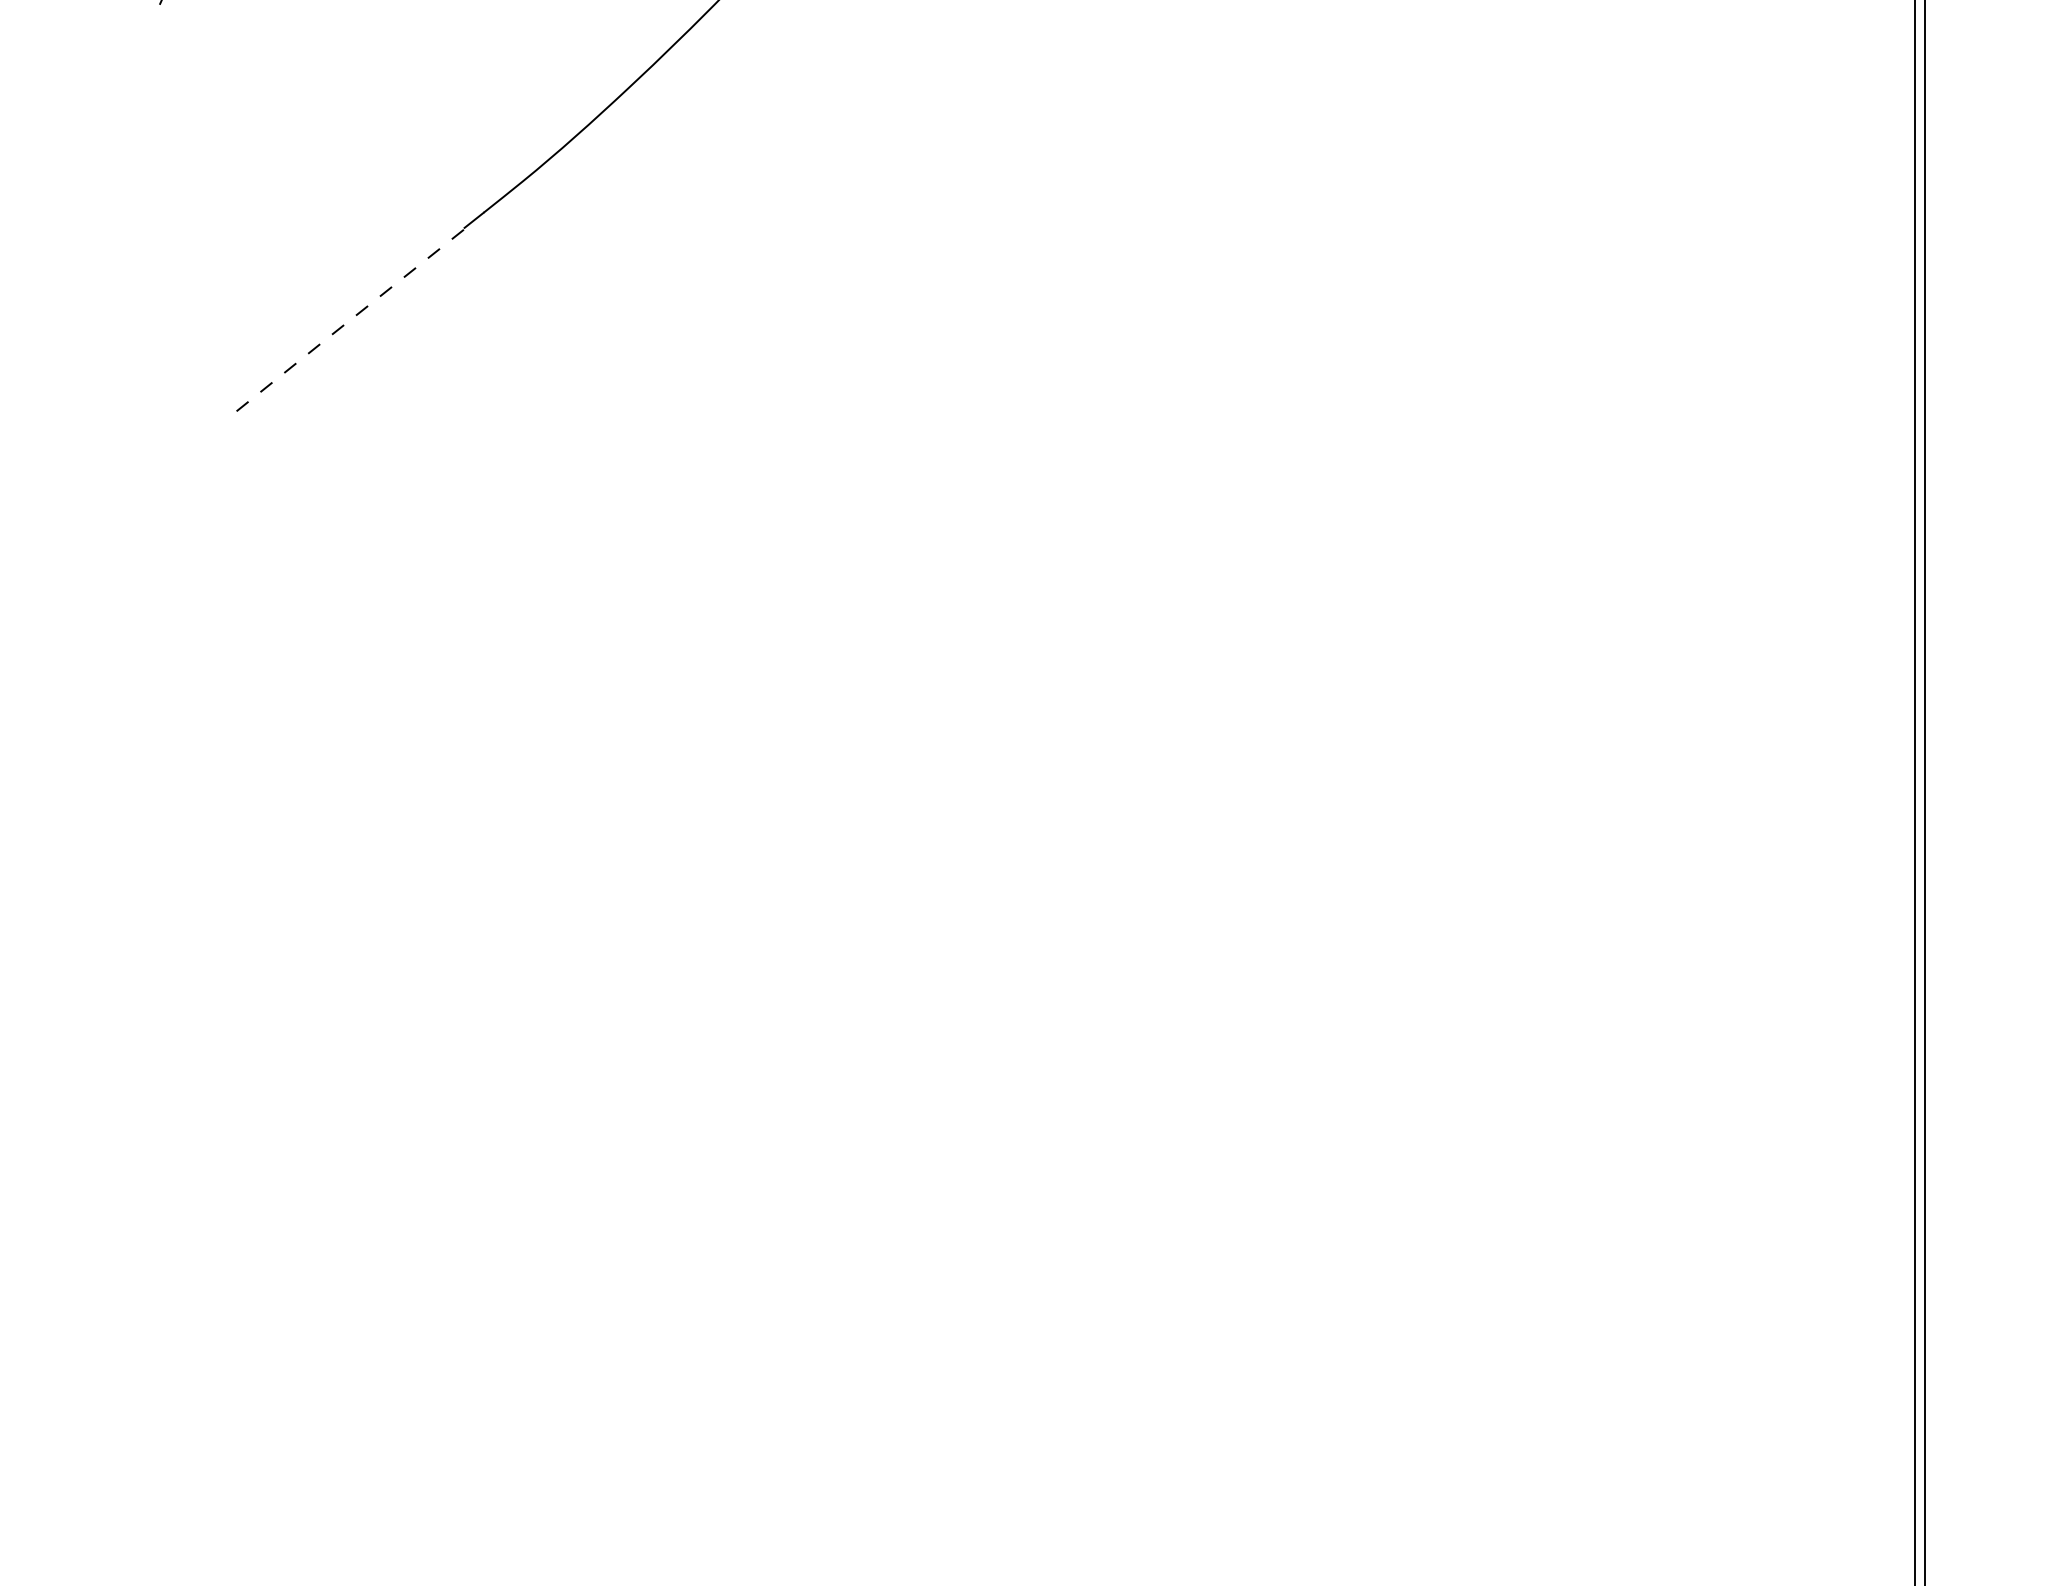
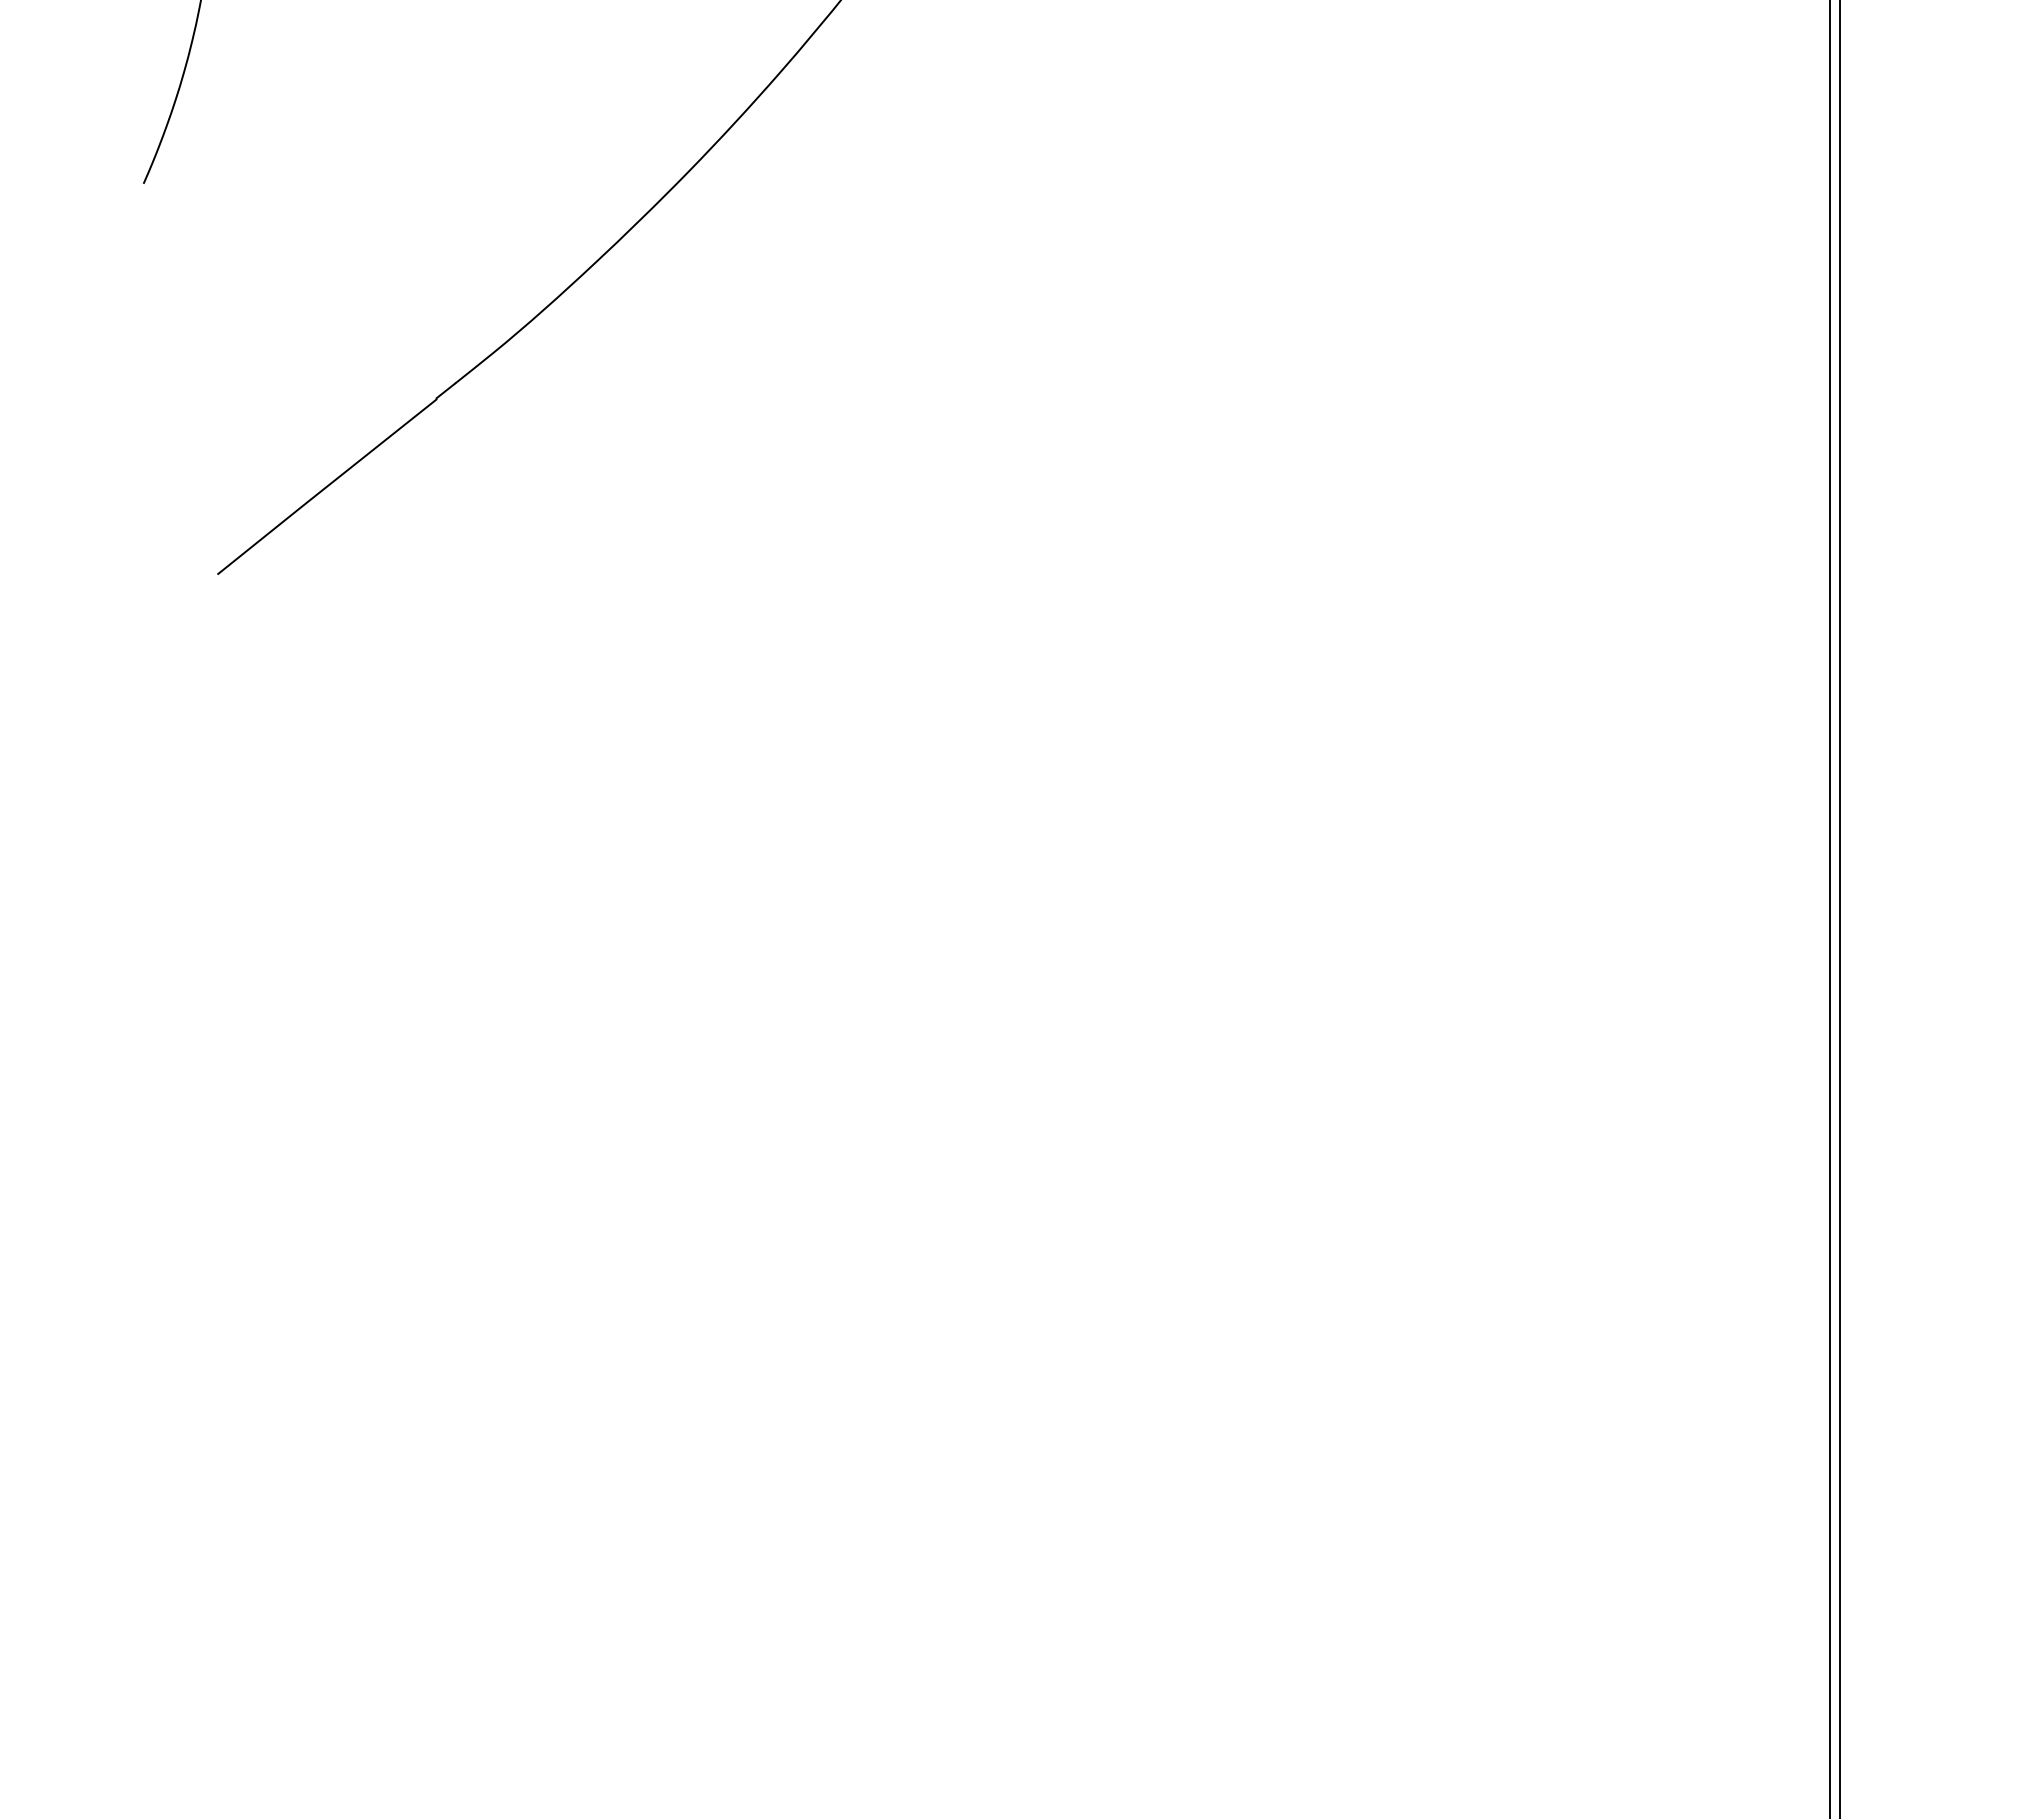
line: (351, 319) -> (327, 486), dashed -> solid

